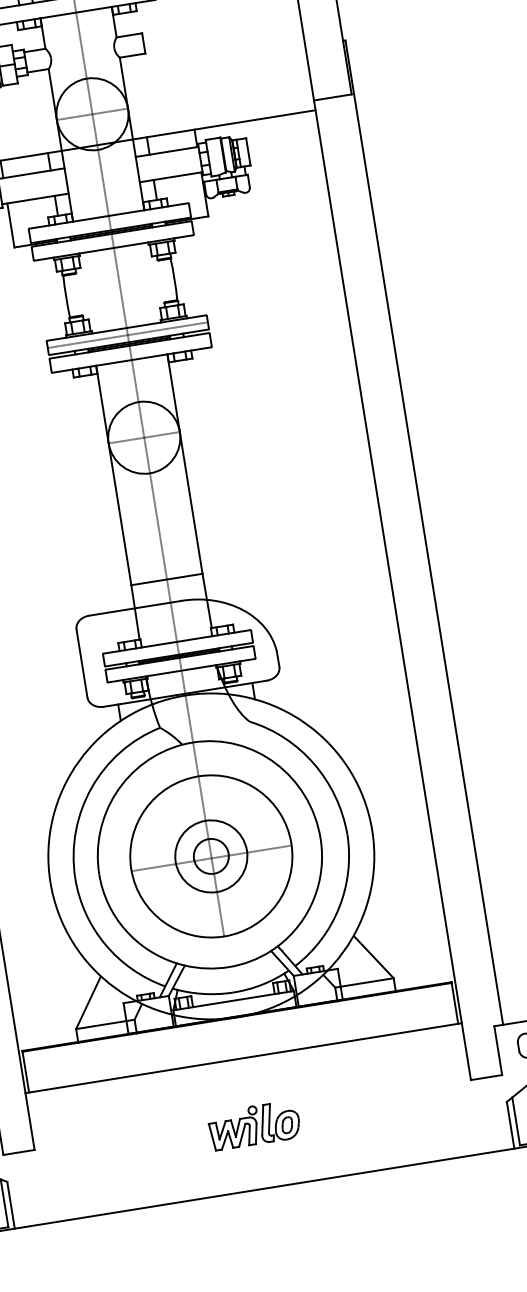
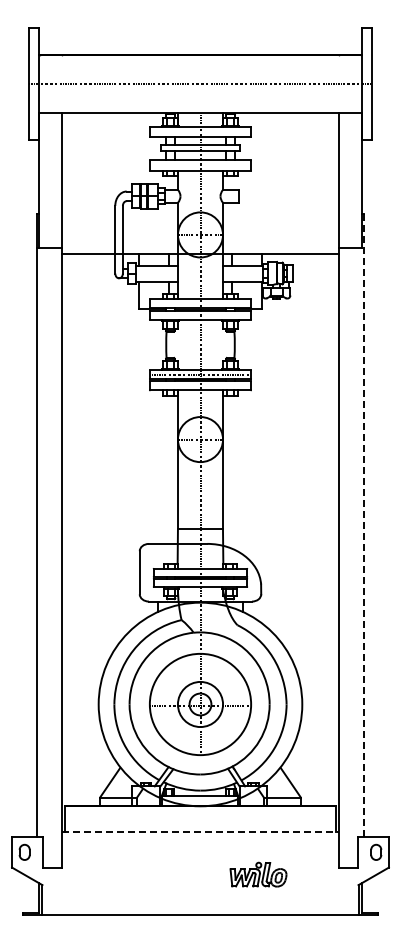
line: (423, 532) -> (363, 525), solid -> dashed
line: (243, 1058) -> (200, 832), solid -> dashed
part: (254, 1125) -> (258, 874), moved

